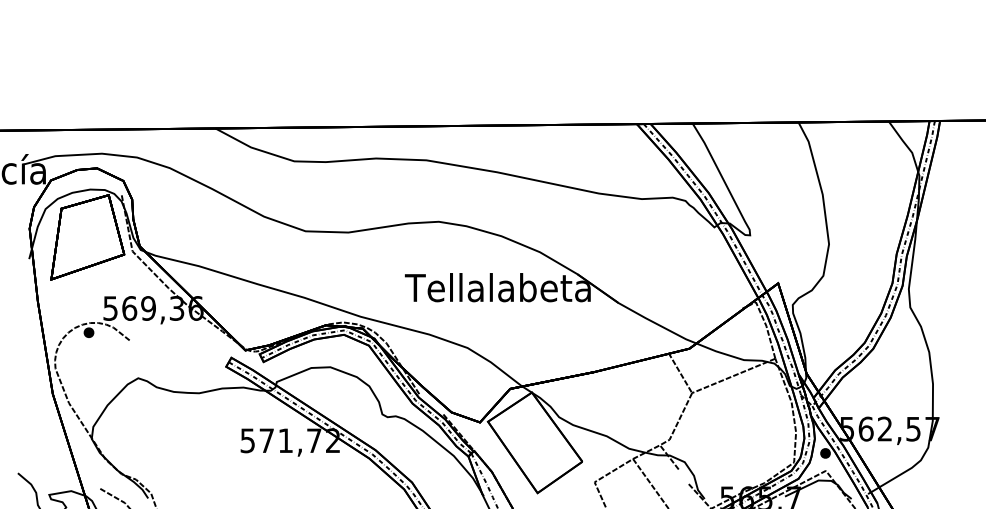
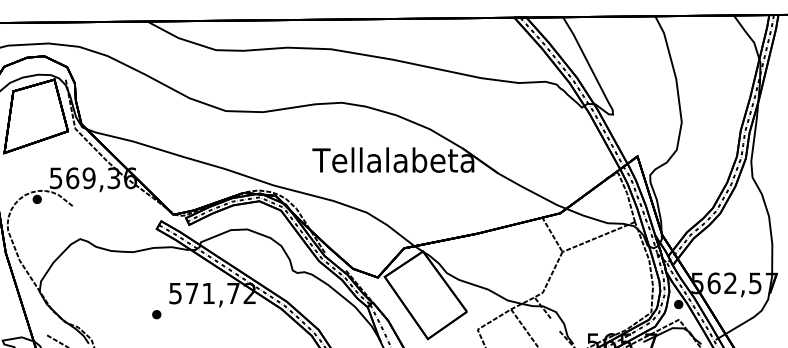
part: (226, 464) -> (157, 314), added

